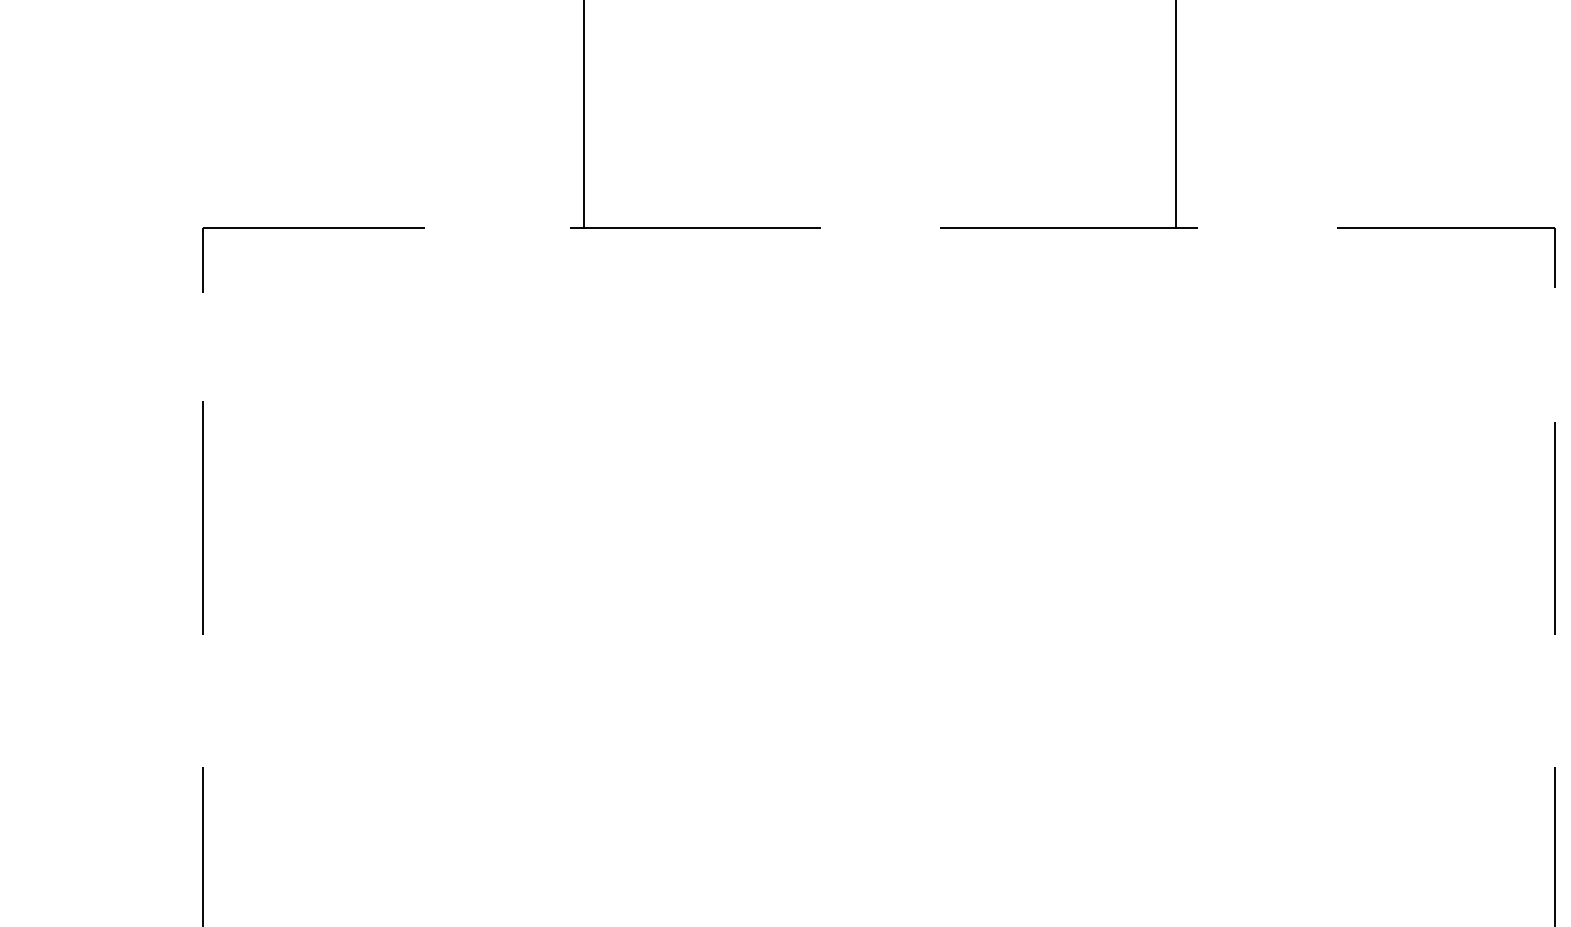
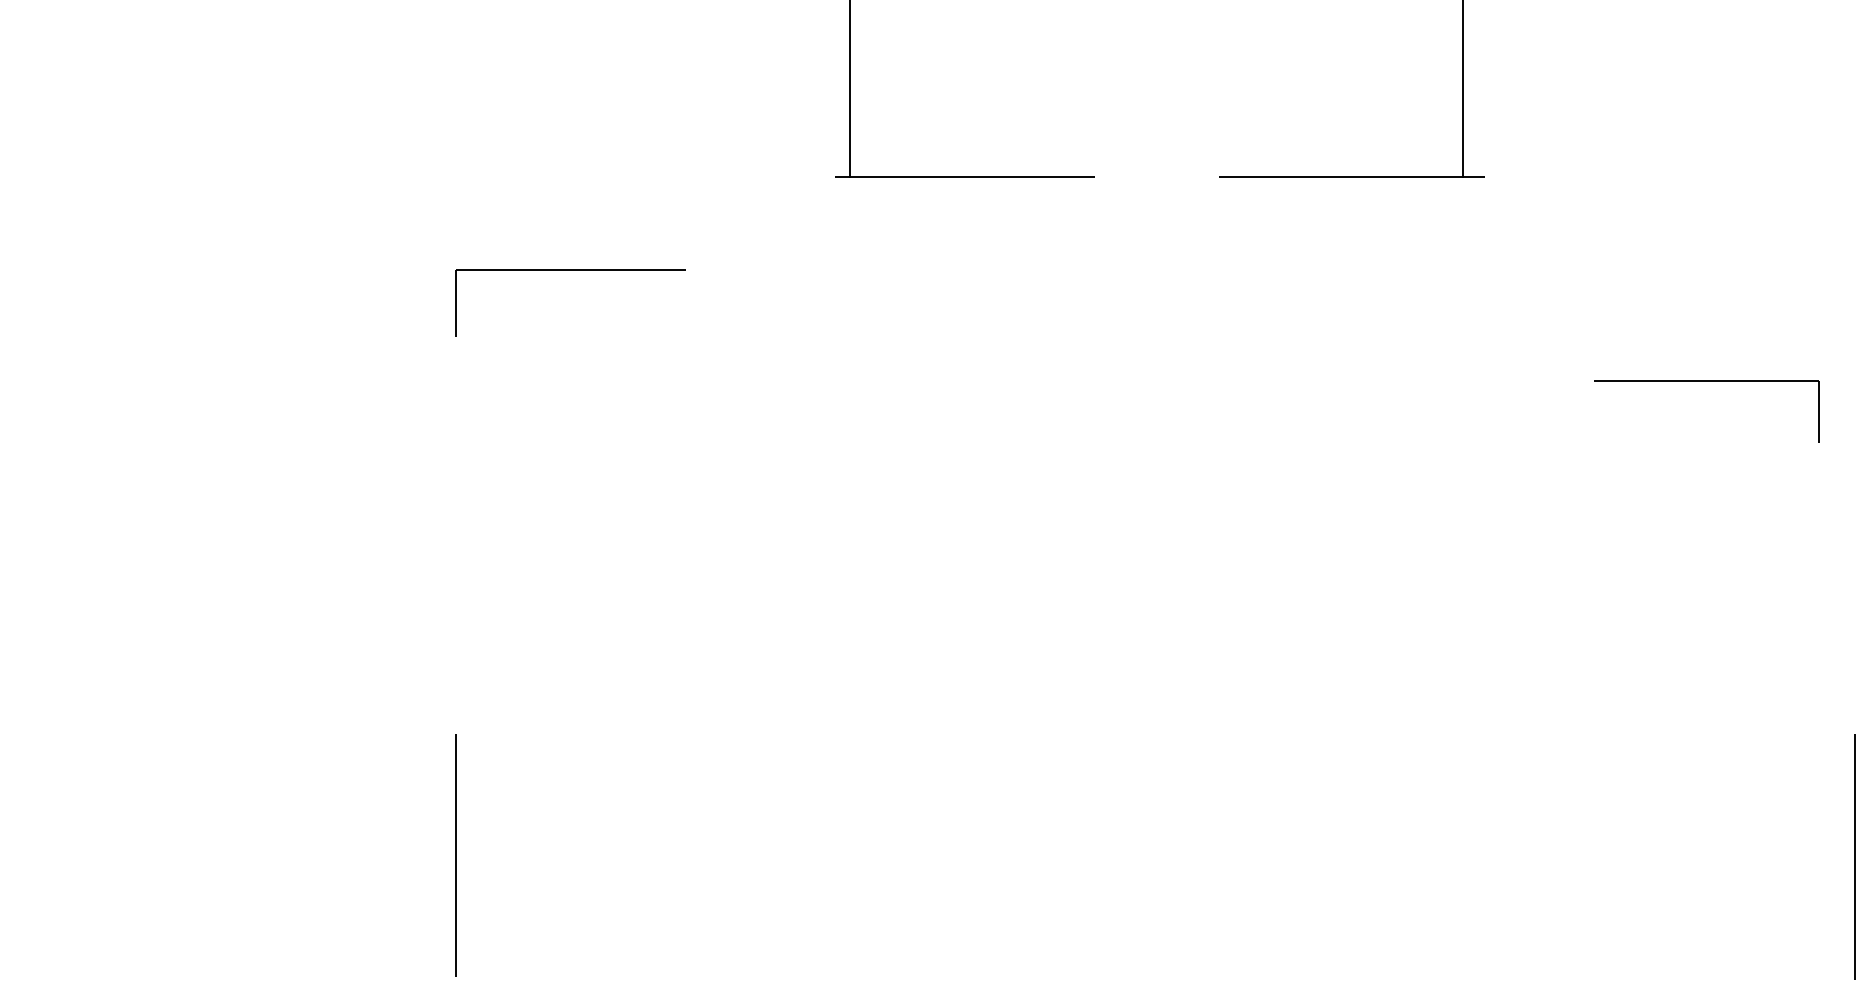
part: (314, 228) -> (570, 270), moved
part: (1446, 228) -> (1706, 381), moved
line: (202, 517) -> (455, 476), removed
line: (1554, 528) -> (1854, 487), removed

